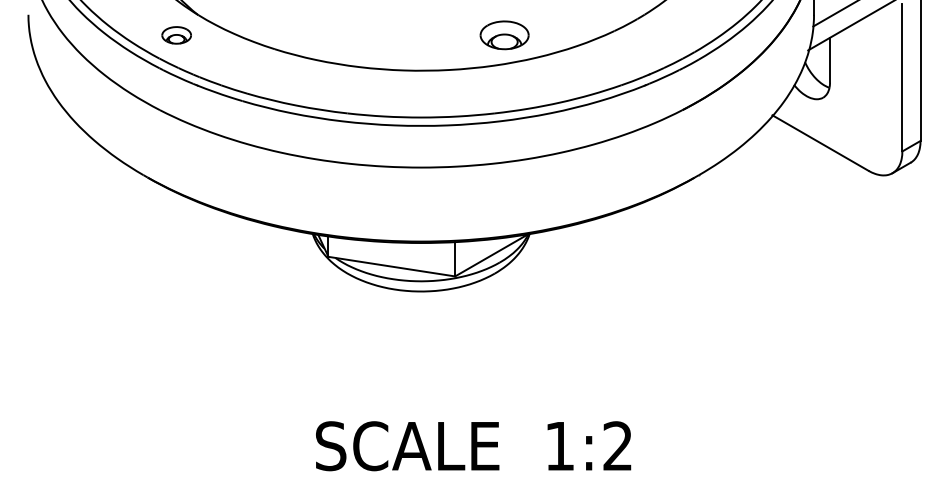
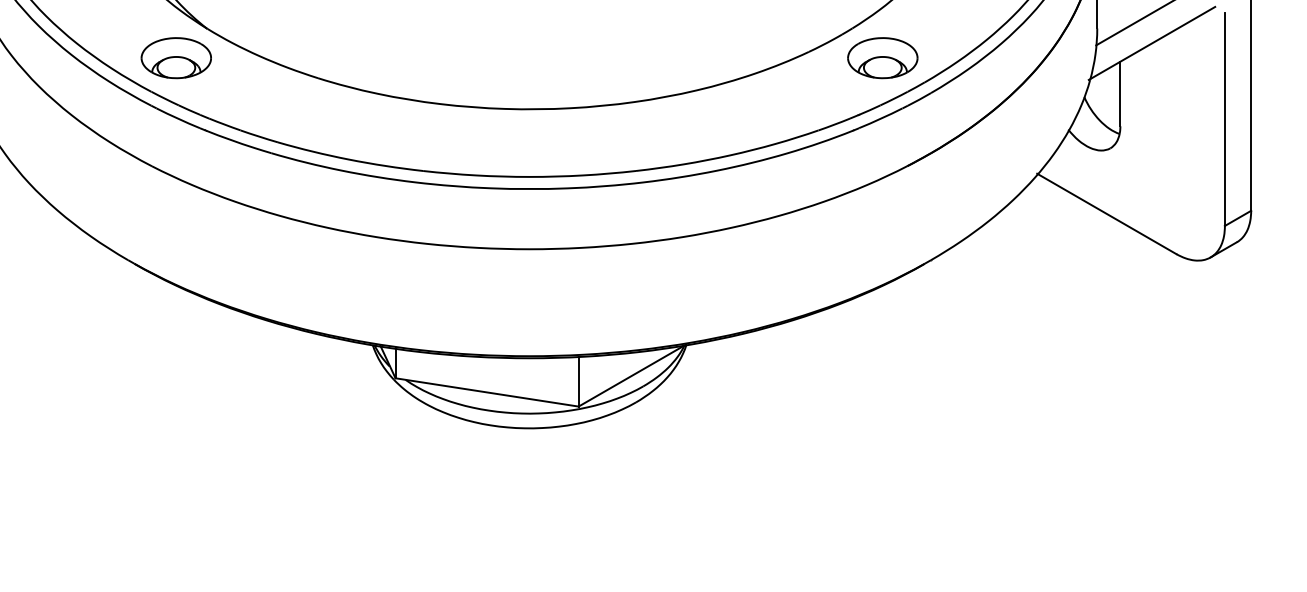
part: (176, 35) -> (175, 58), size x1.67
part: (504, 35) -> (882, 58), moved

